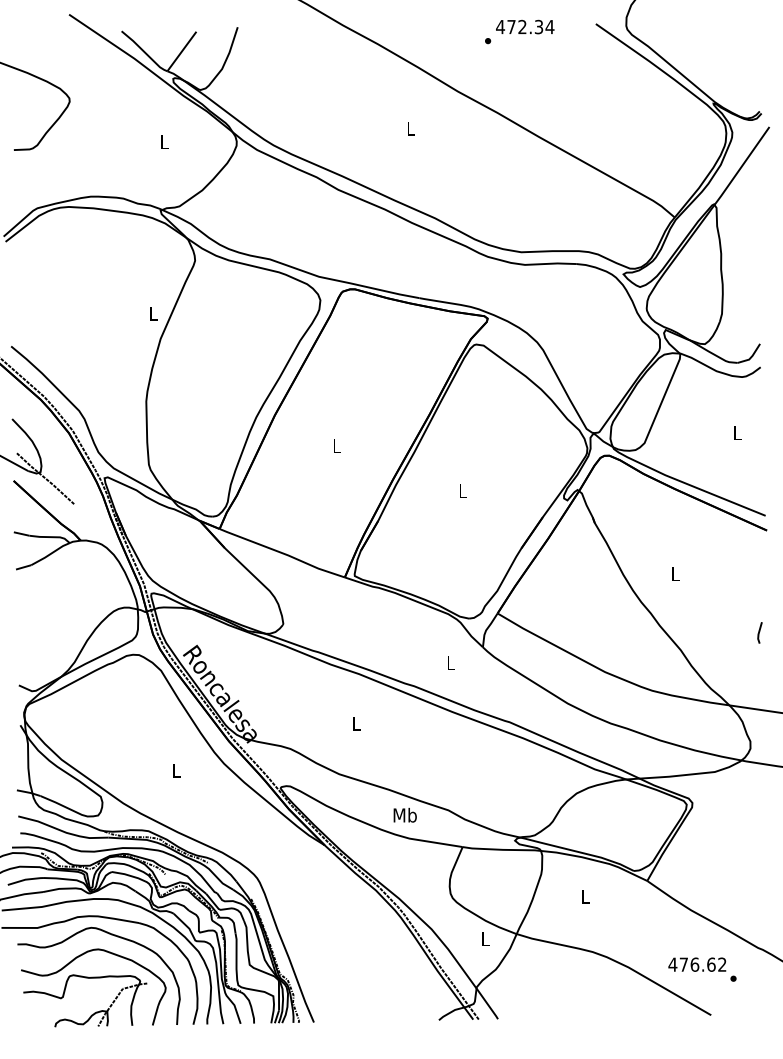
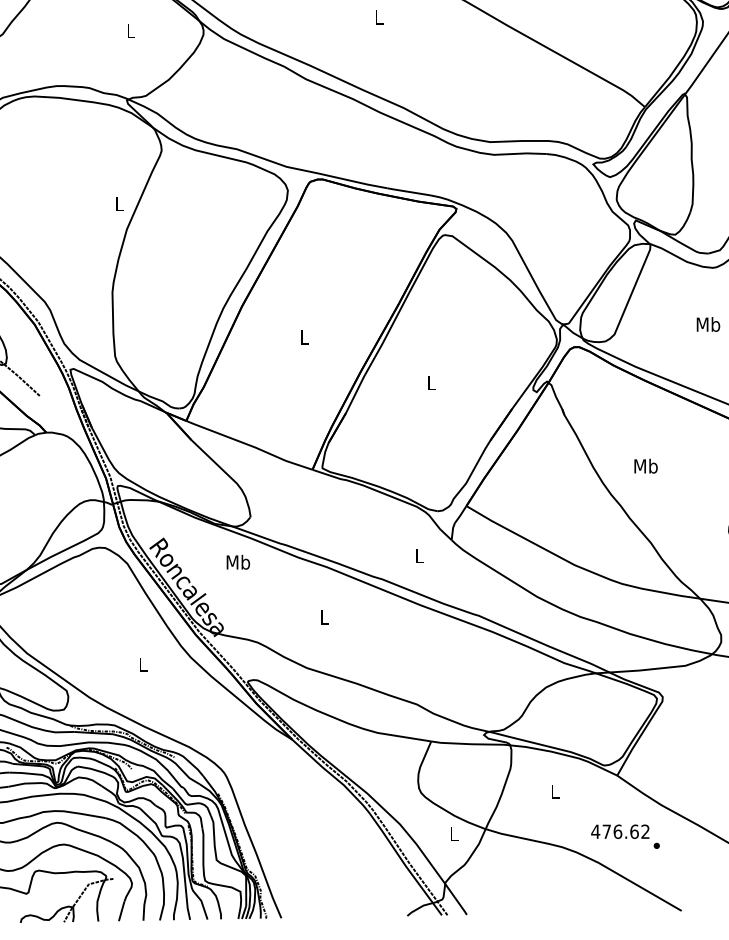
text: (737, 432) -> (708, 323), L -> Mb
text: (675, 573) -> (645, 465), L -> Mb
text: (404, 814) -> (237, 561), moved
text: (702, 969) -> (625, 836), moved

